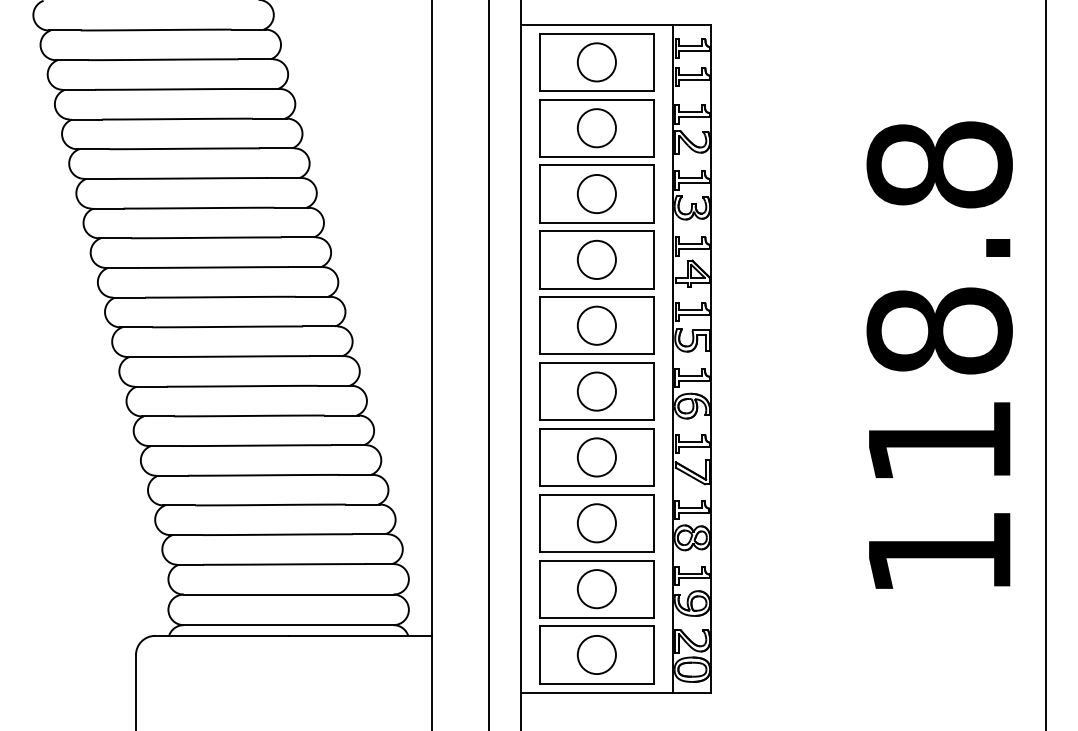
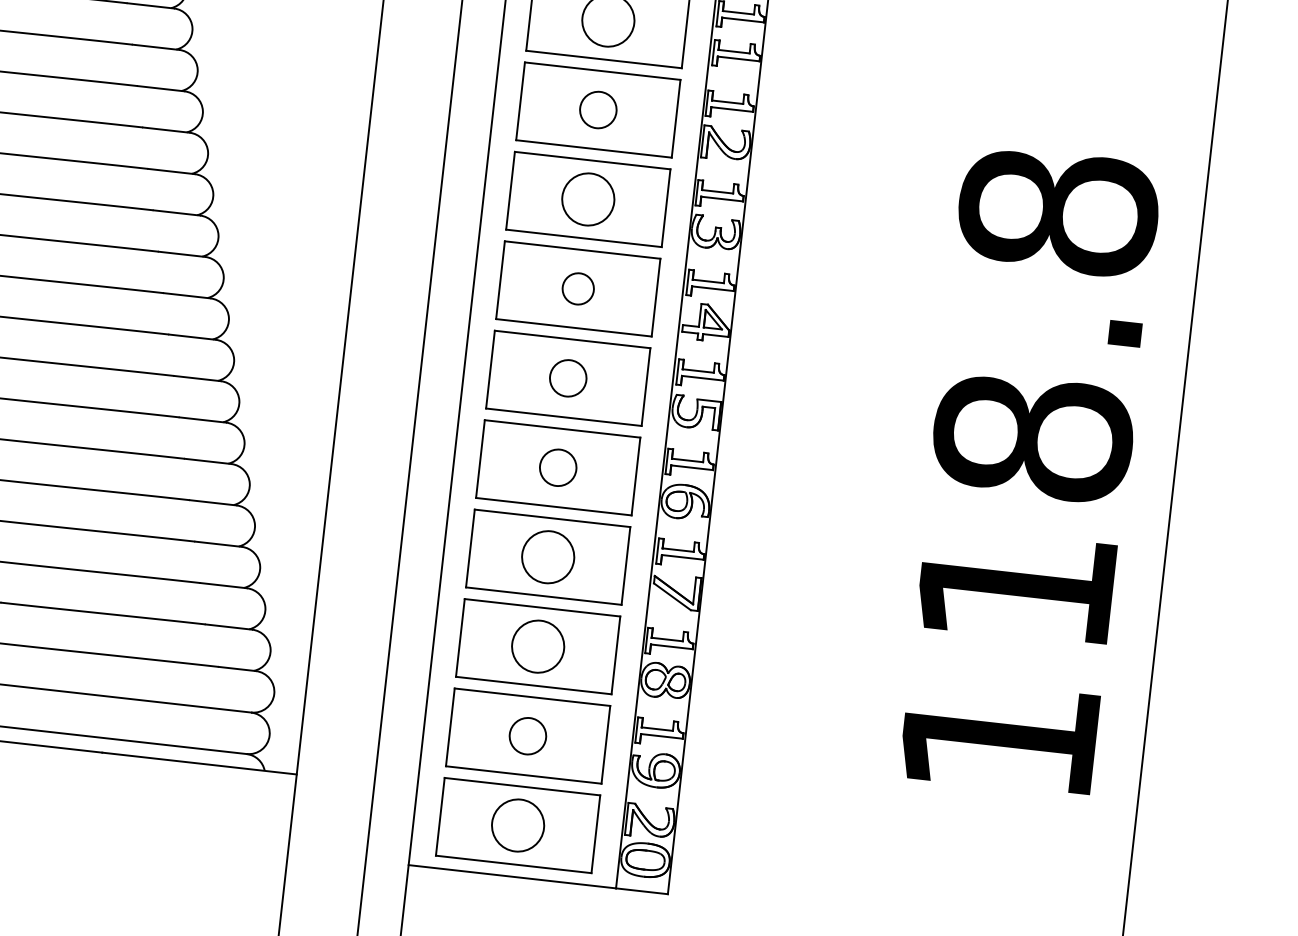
circle: (596, 128) -> (597, 110), size x0.7
circle: (596, 259) -> (577, 288), size x0.6
circle: (596, 325) -> (567, 377), size x0.7
circle: (596, 391) -> (557, 467), size x0.7
circle: (596, 589) -> (527, 736), size x0.7

